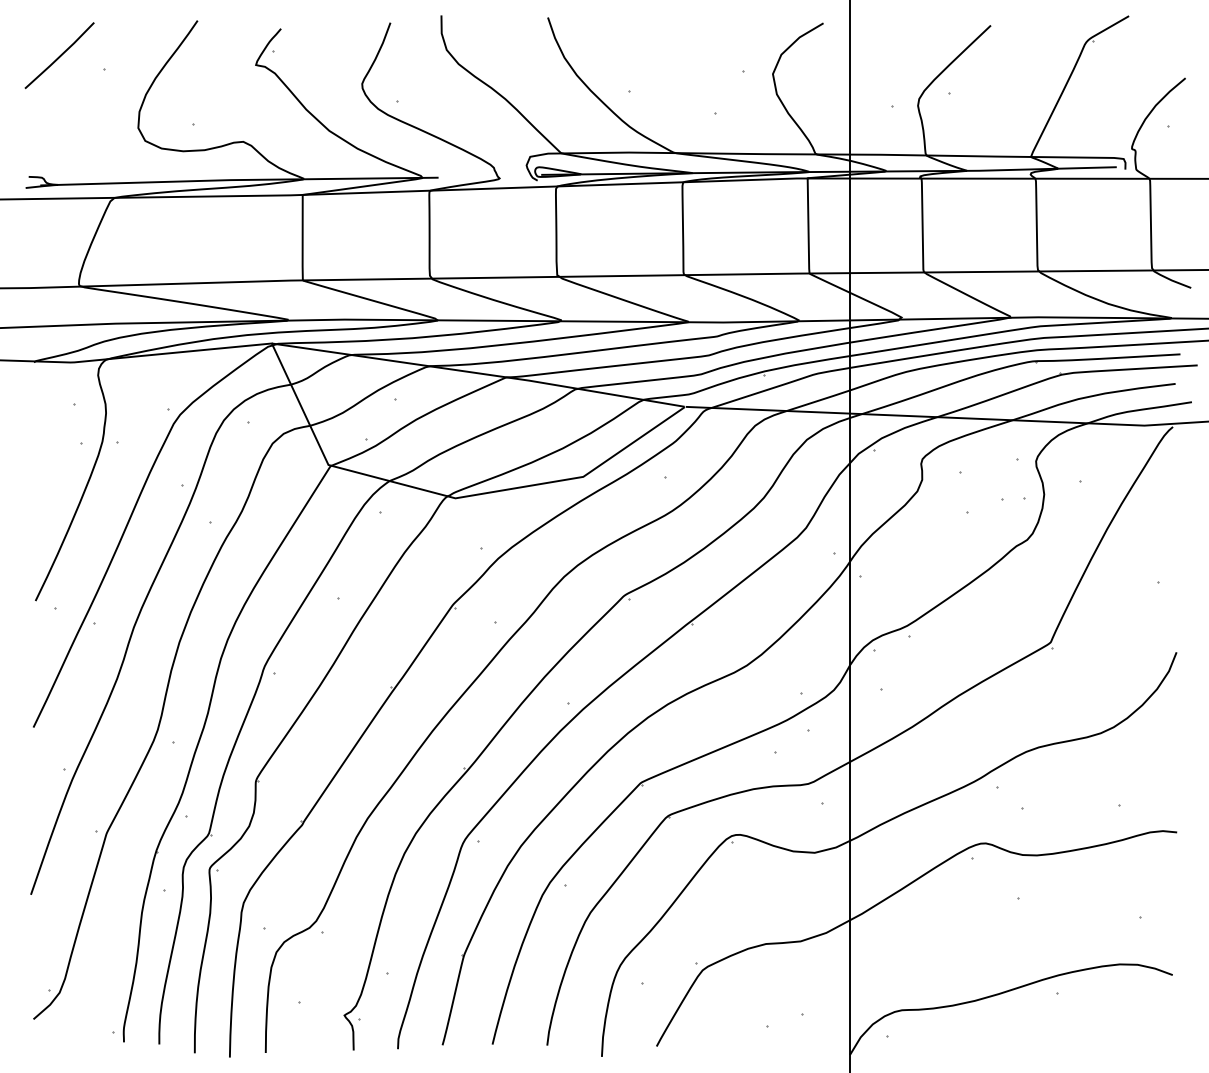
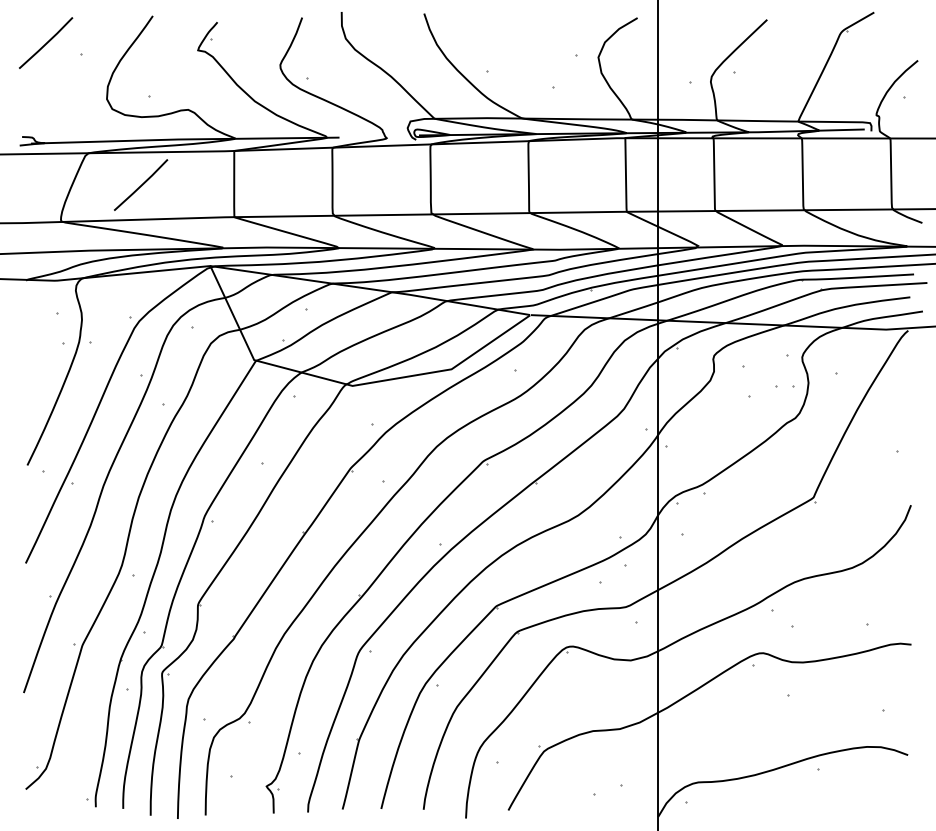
line: (182, 238) -> (141, 184), added

